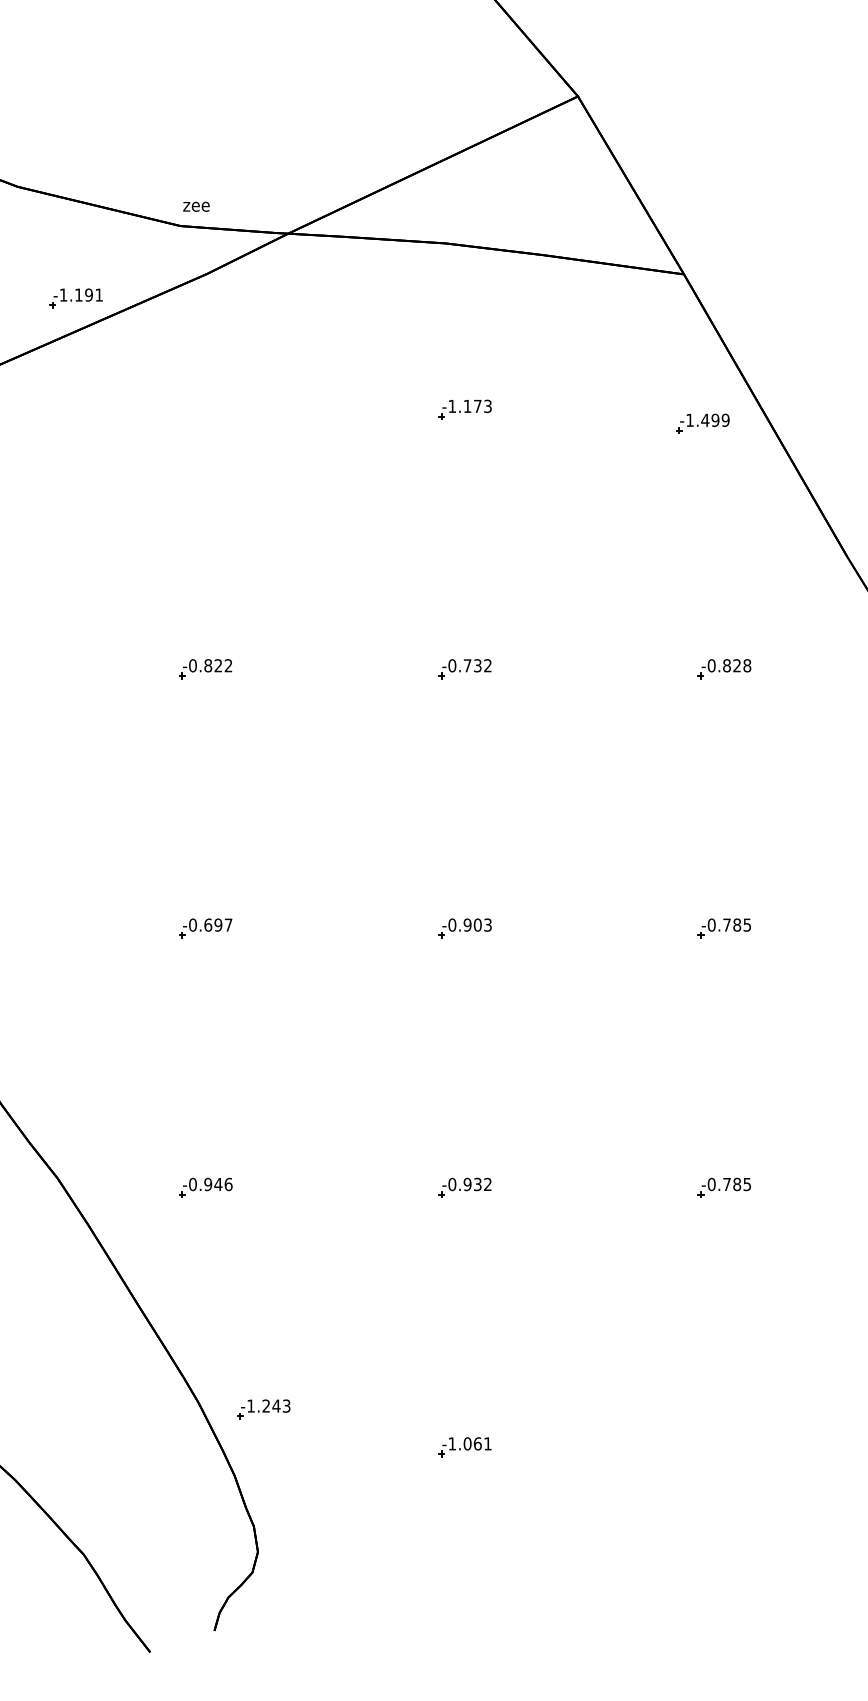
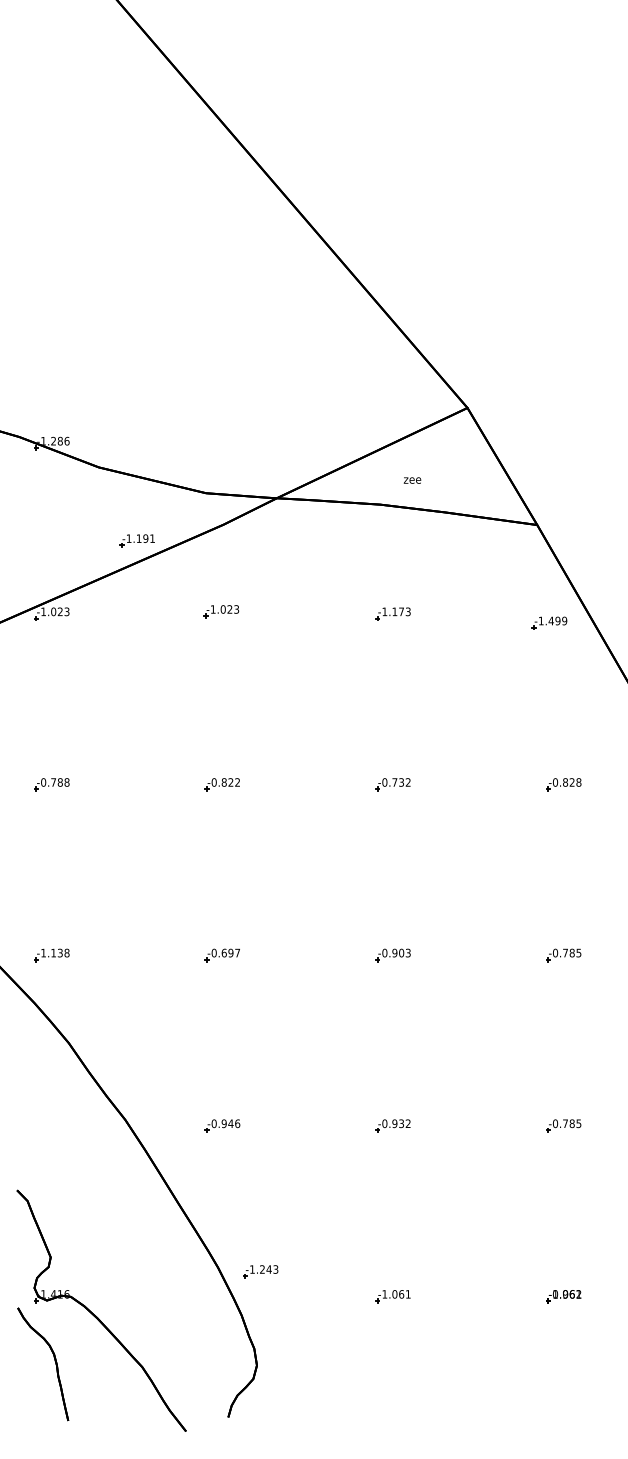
text: (196, 206) -> (412, 480), moved
part: (204, 405) -> (221, 611), added
part: (723, 1447) -> (563, 1296), added

